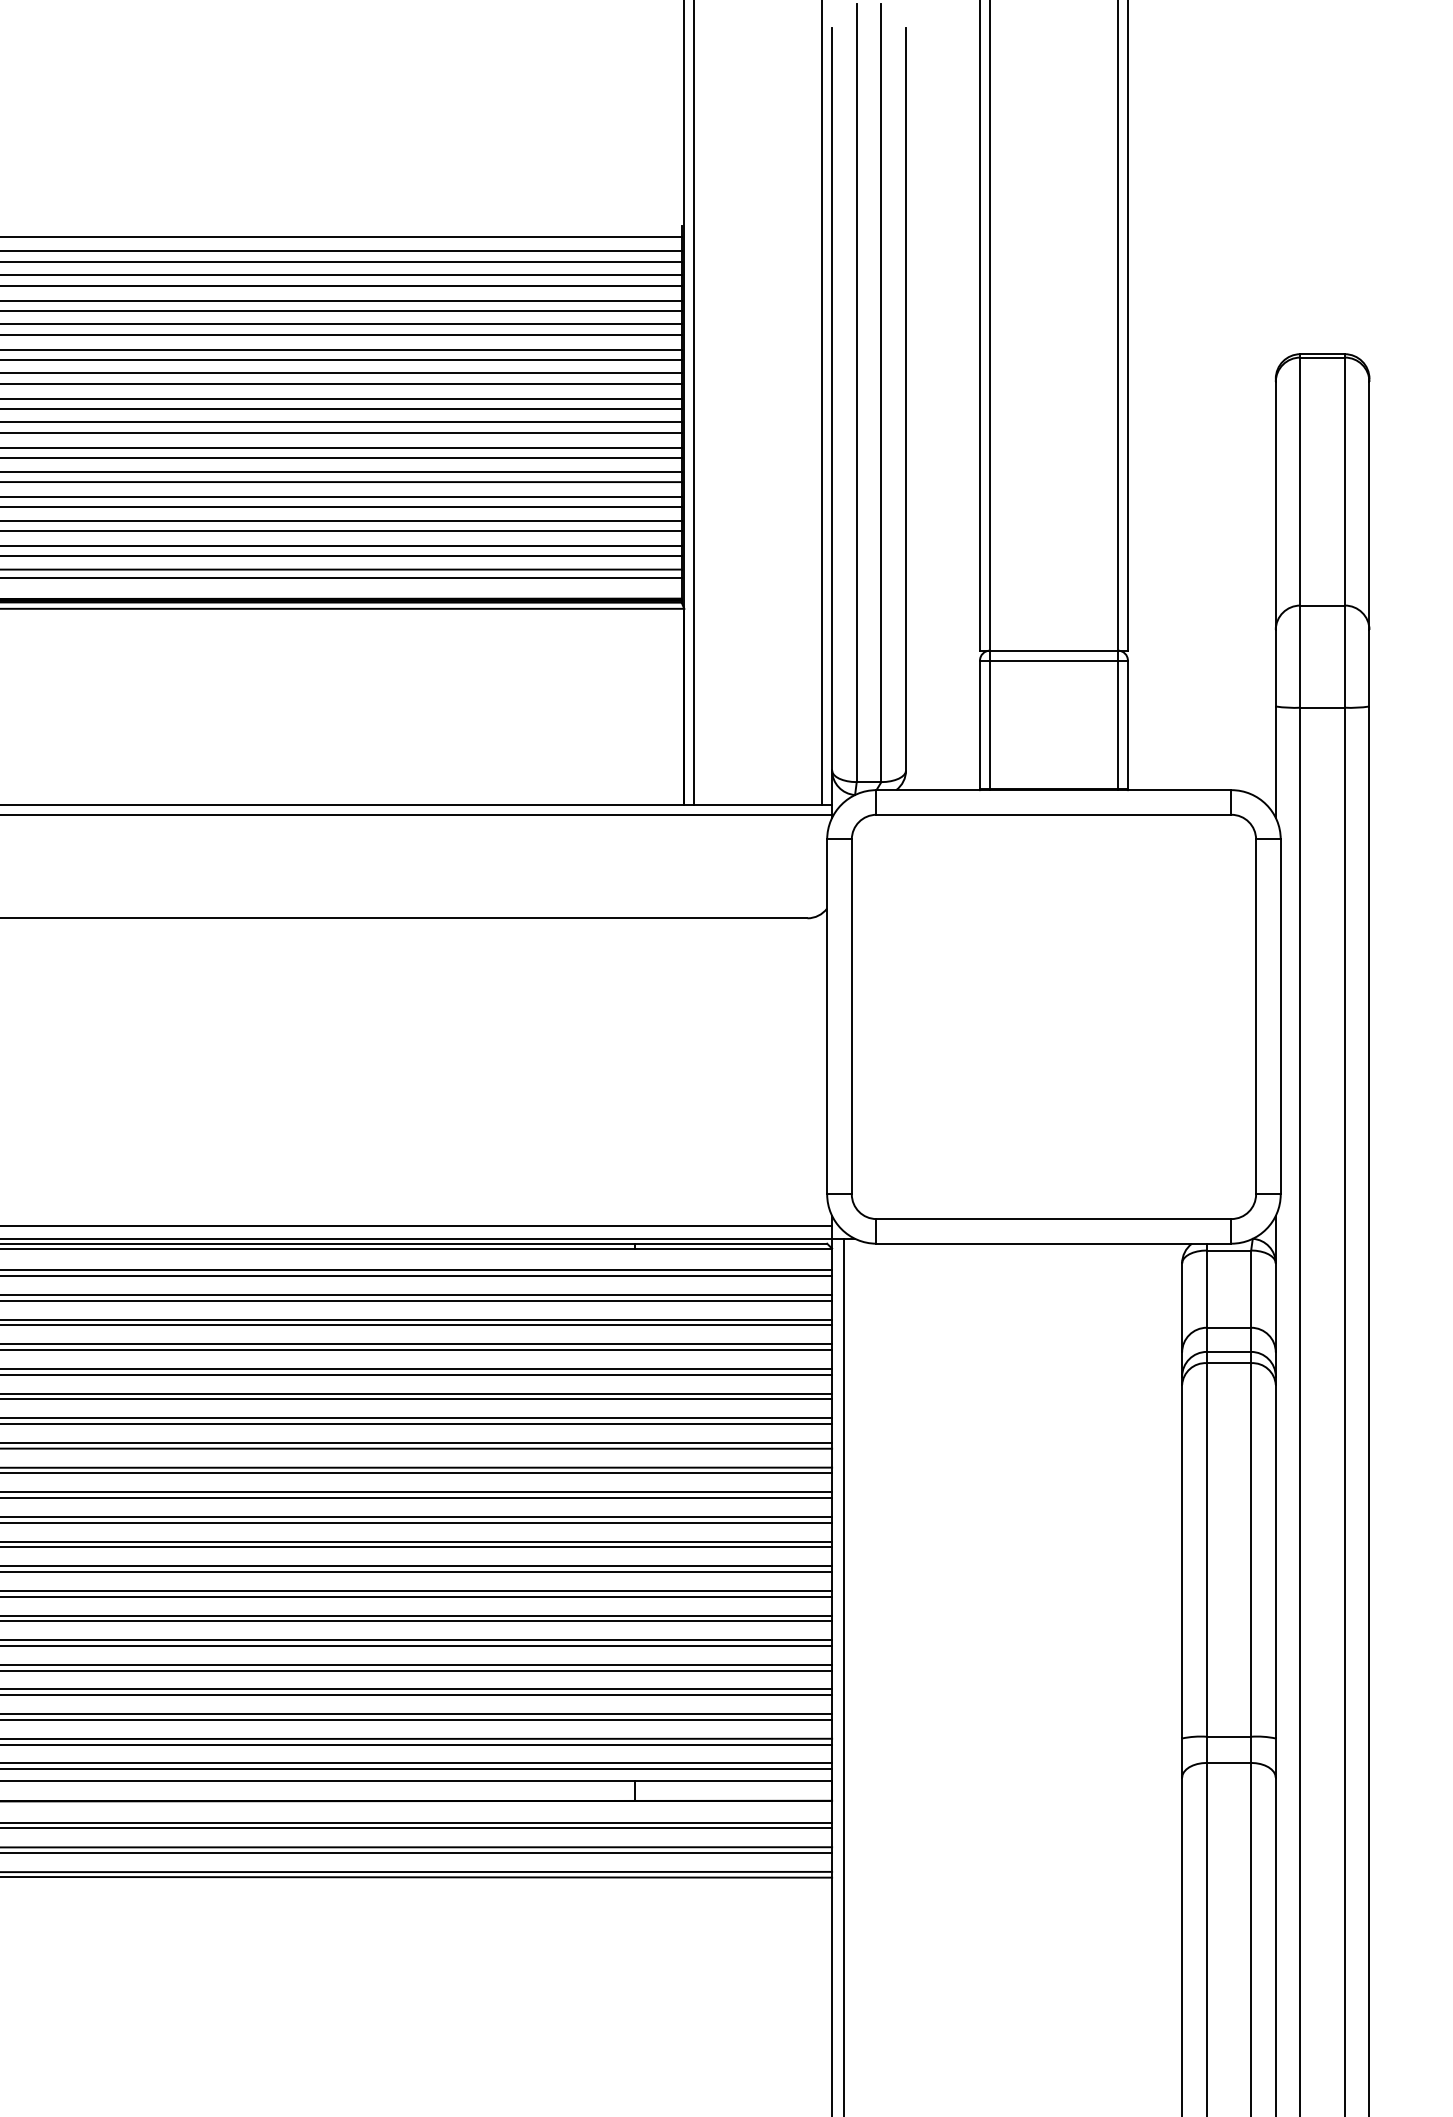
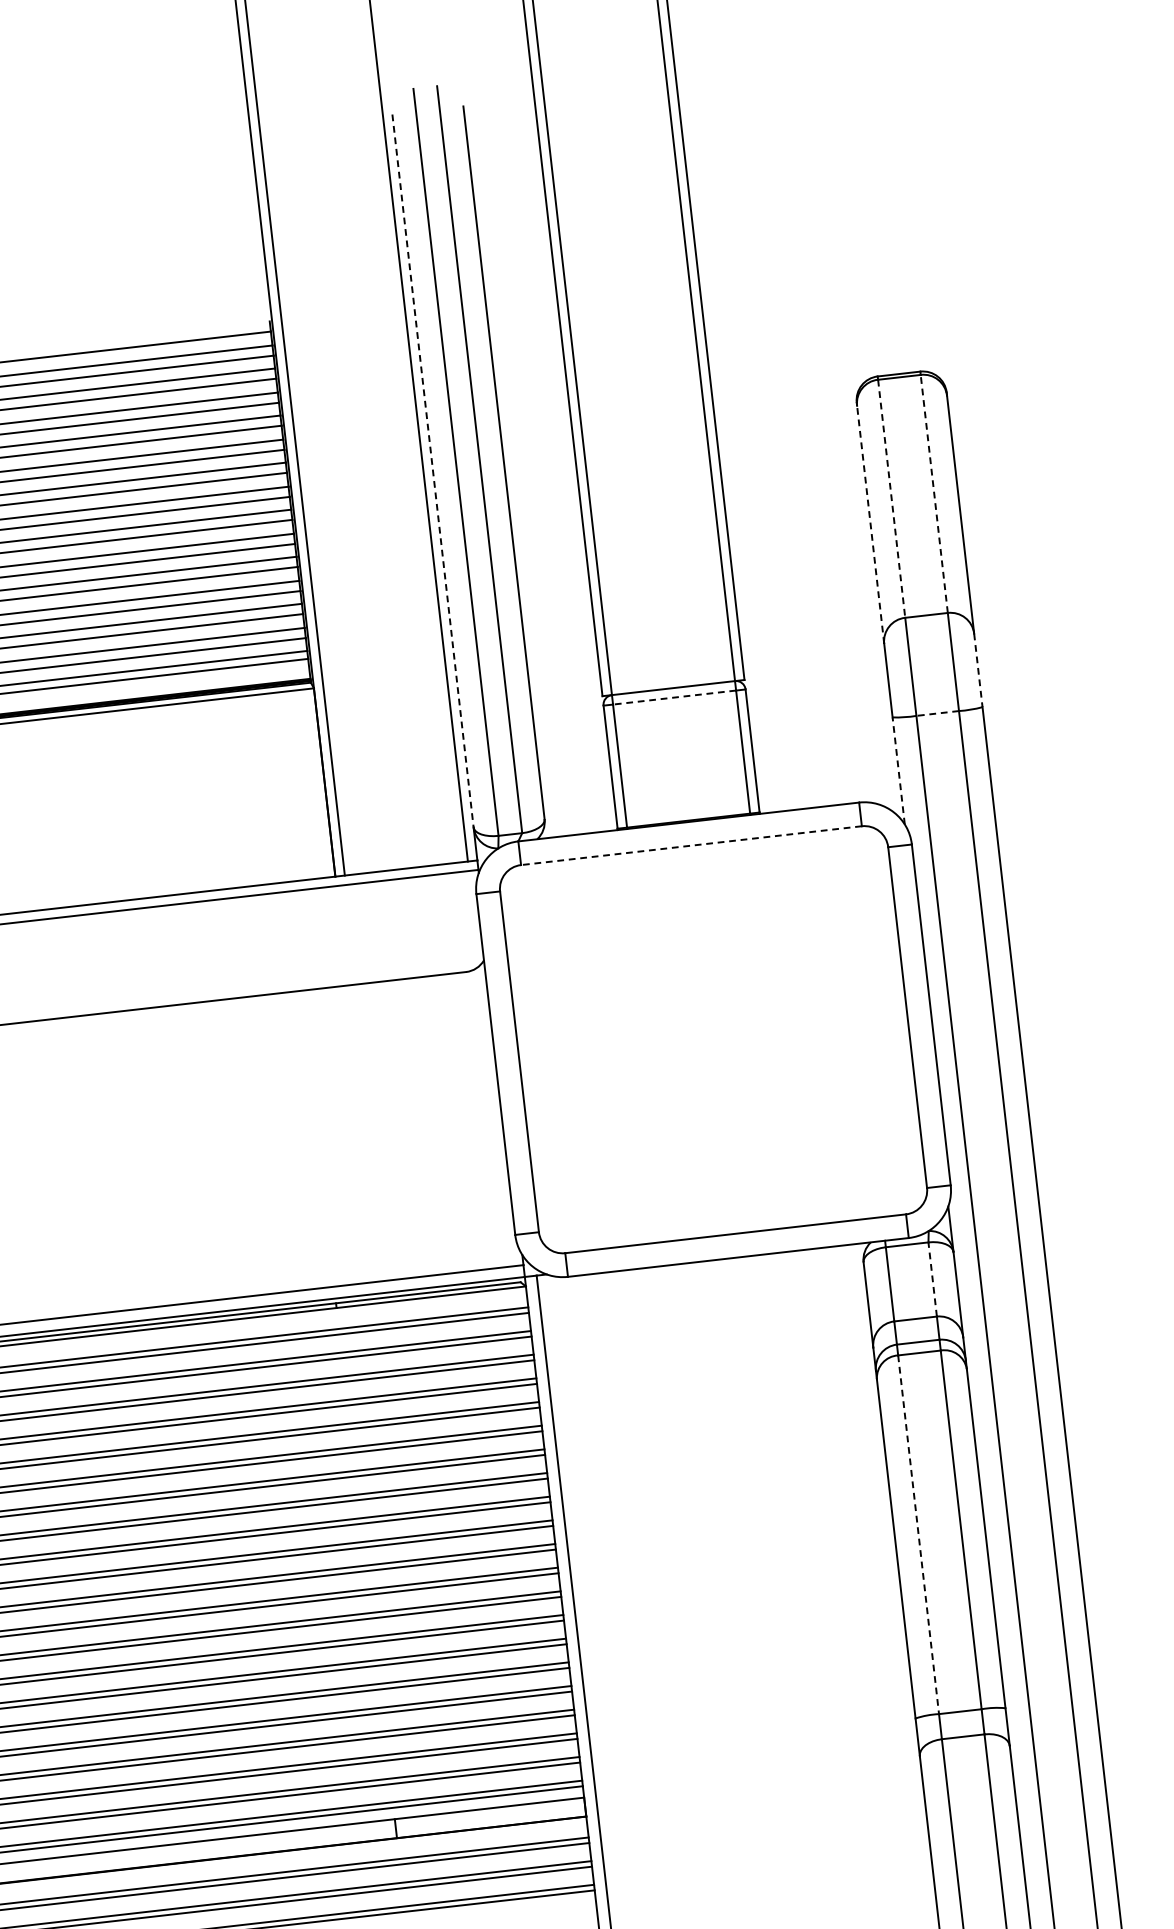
line: (832, 399) -> (433, 471), solid -> dashed
line: (1300, 481) -> (891, 498), solid -> dashed
line: (1344, 481) -> (933, 493), solid -> dashed
line: (1275, 505) -> (870, 524), solid -> dashed
line: (1053, 660) -> (674, 697), solid -> dashed
line: (1369, 668) -> (978, 670), solid -> dashed
line: (1322, 707) -> (937, 713), solid -> dashed
line: (1275, 762) -> (898, 771), solid -> dashed
line: (1053, 814) -> (690, 845), solid -> dashed
line: (1251, 1289) -> (933, 1279), solid -> dashed
line: (1206, 1549) -> (918, 1534), solid -> dashed

